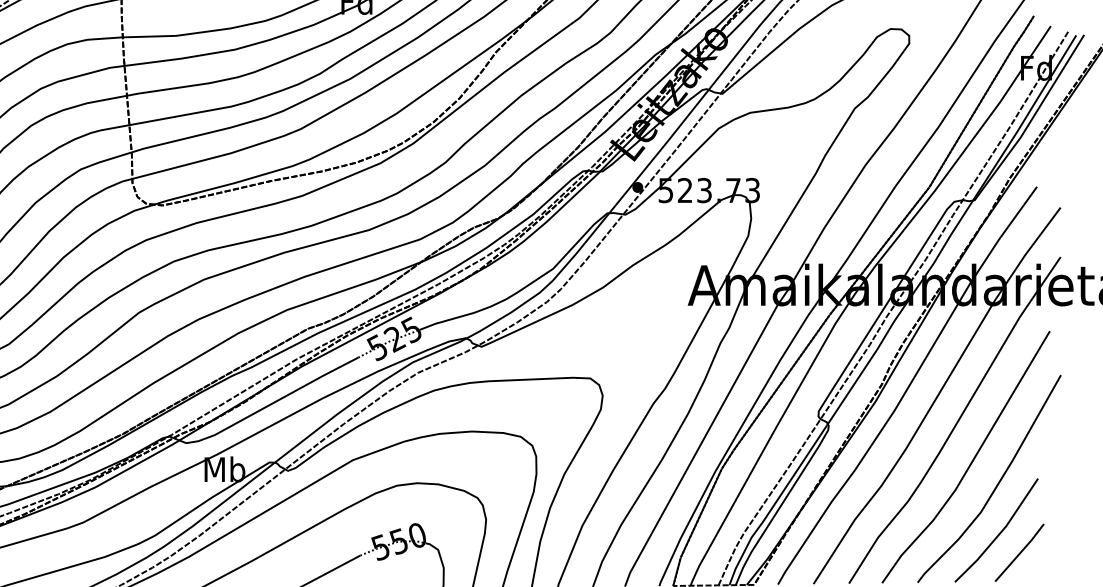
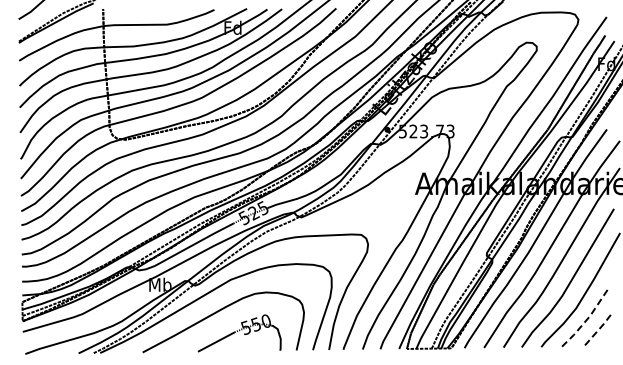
line: (999, 534) -> (586, 320), solid -> dashed
line: (1021, 552) -> (598, 330), solid -> dashed

